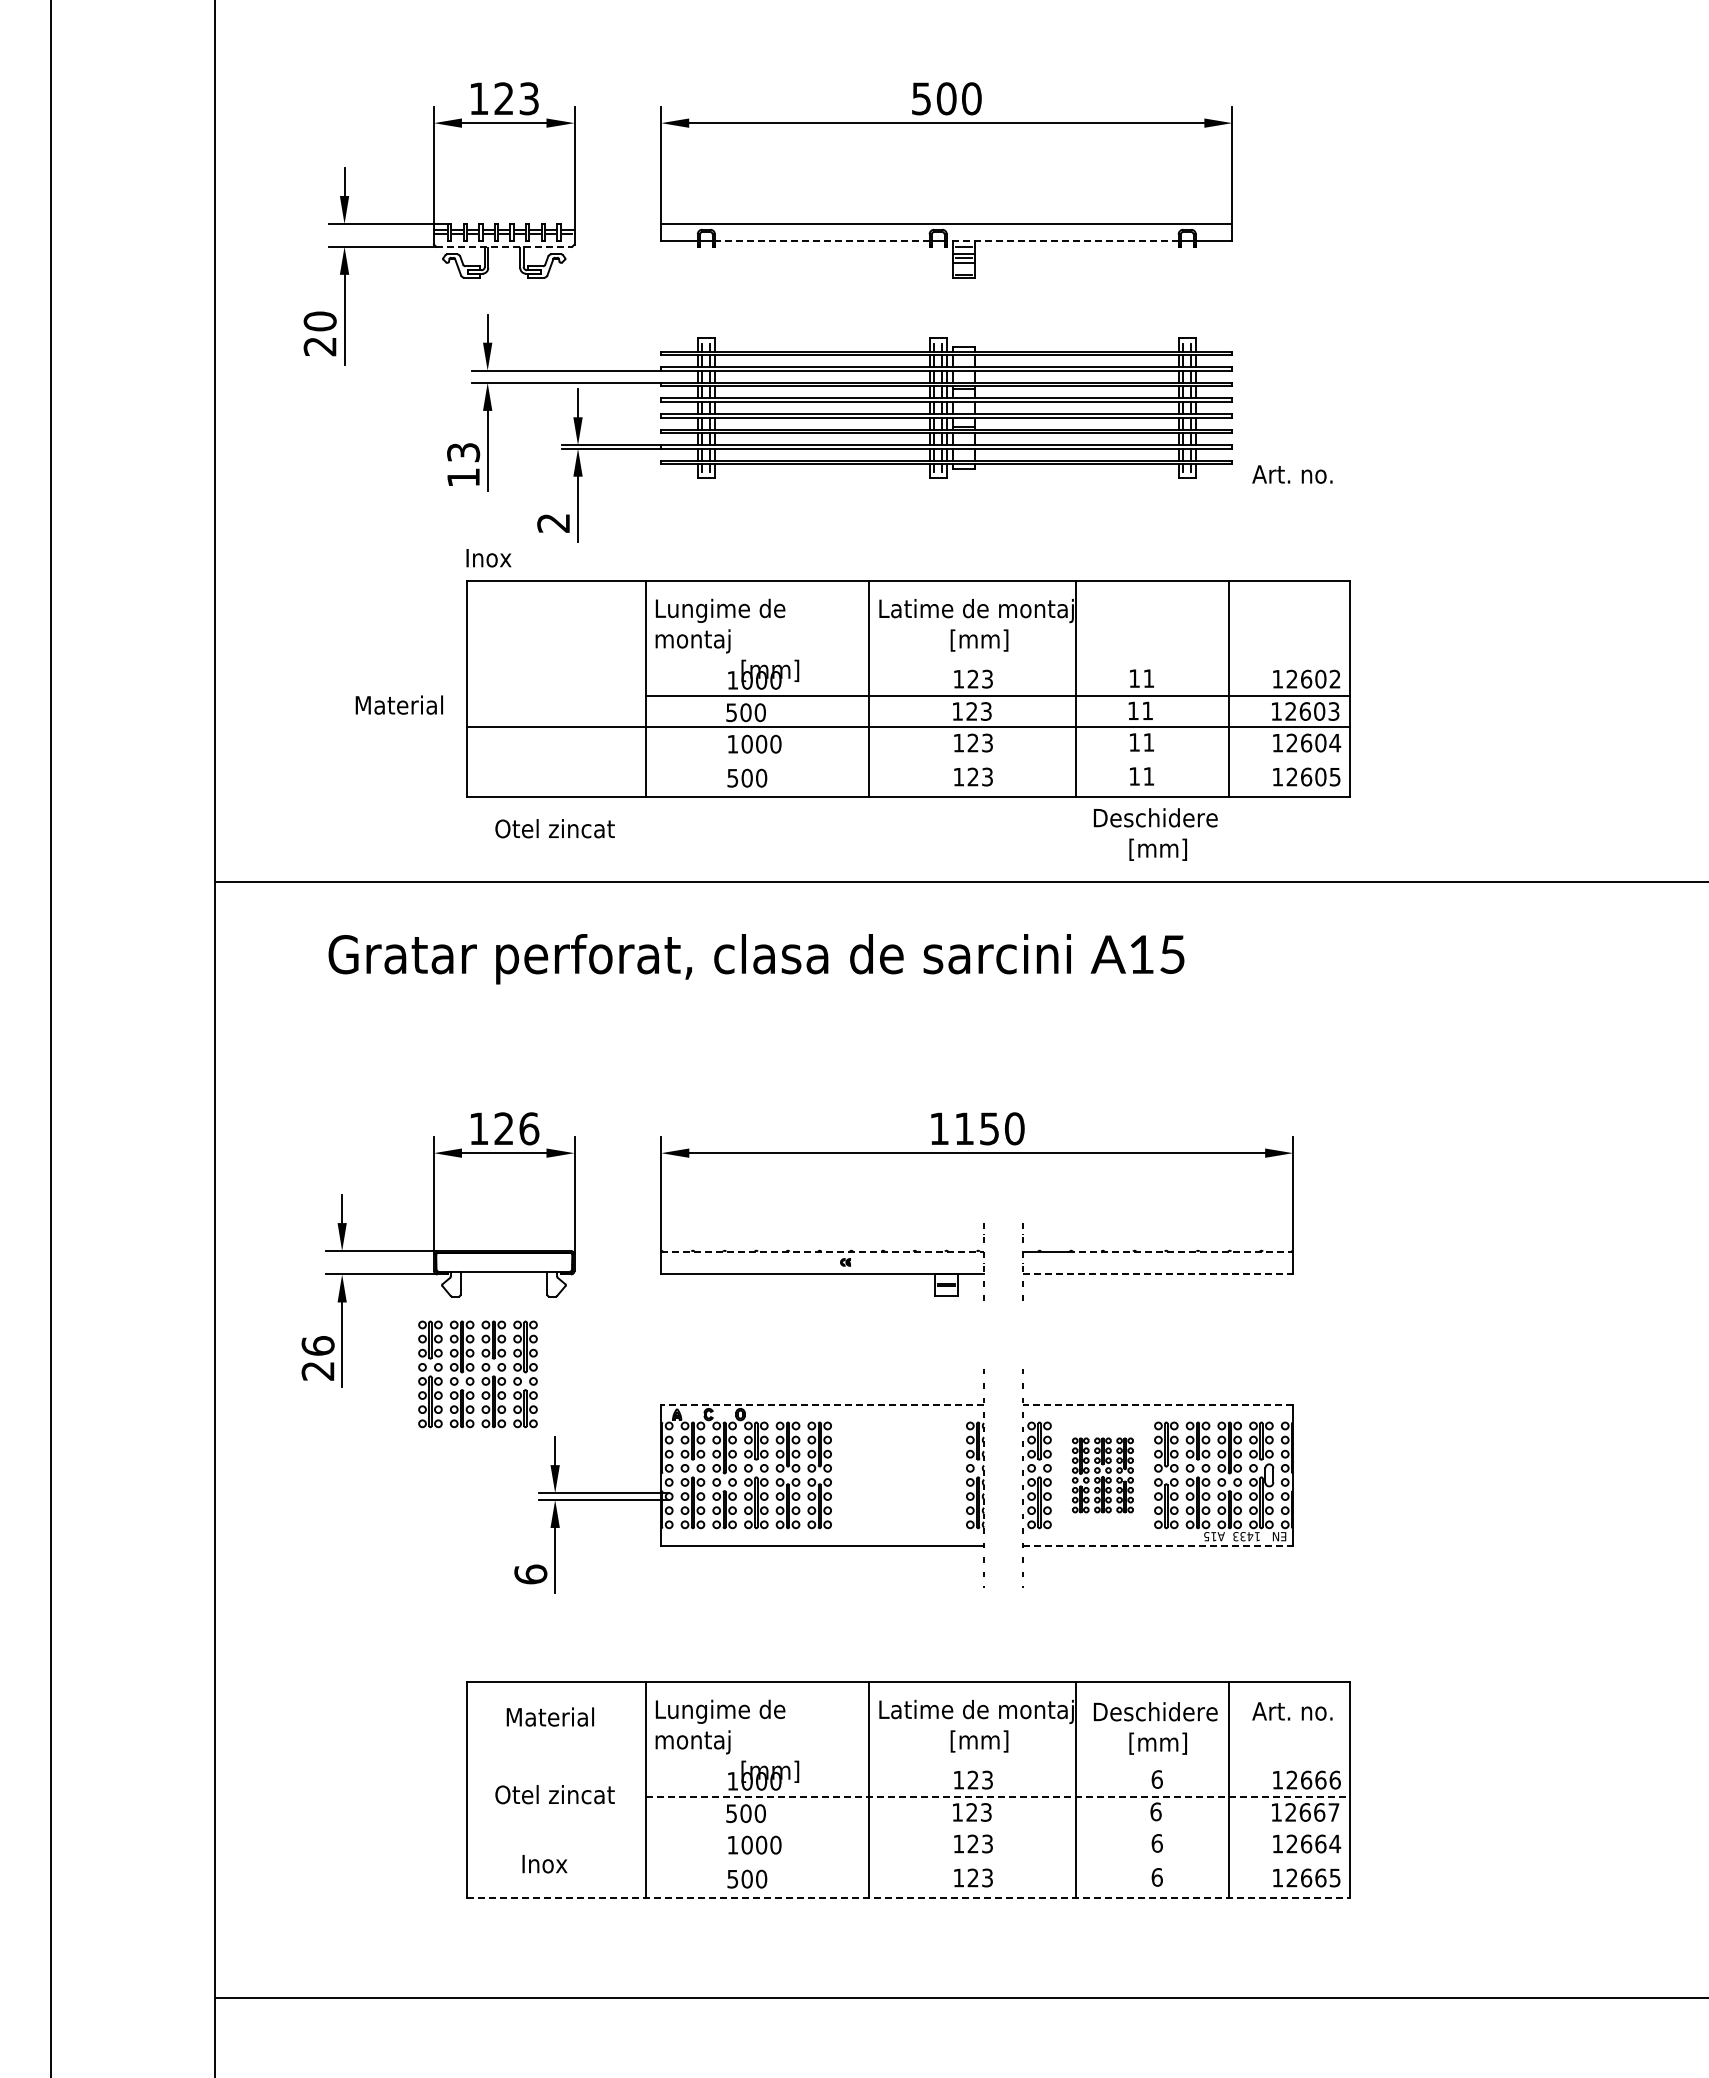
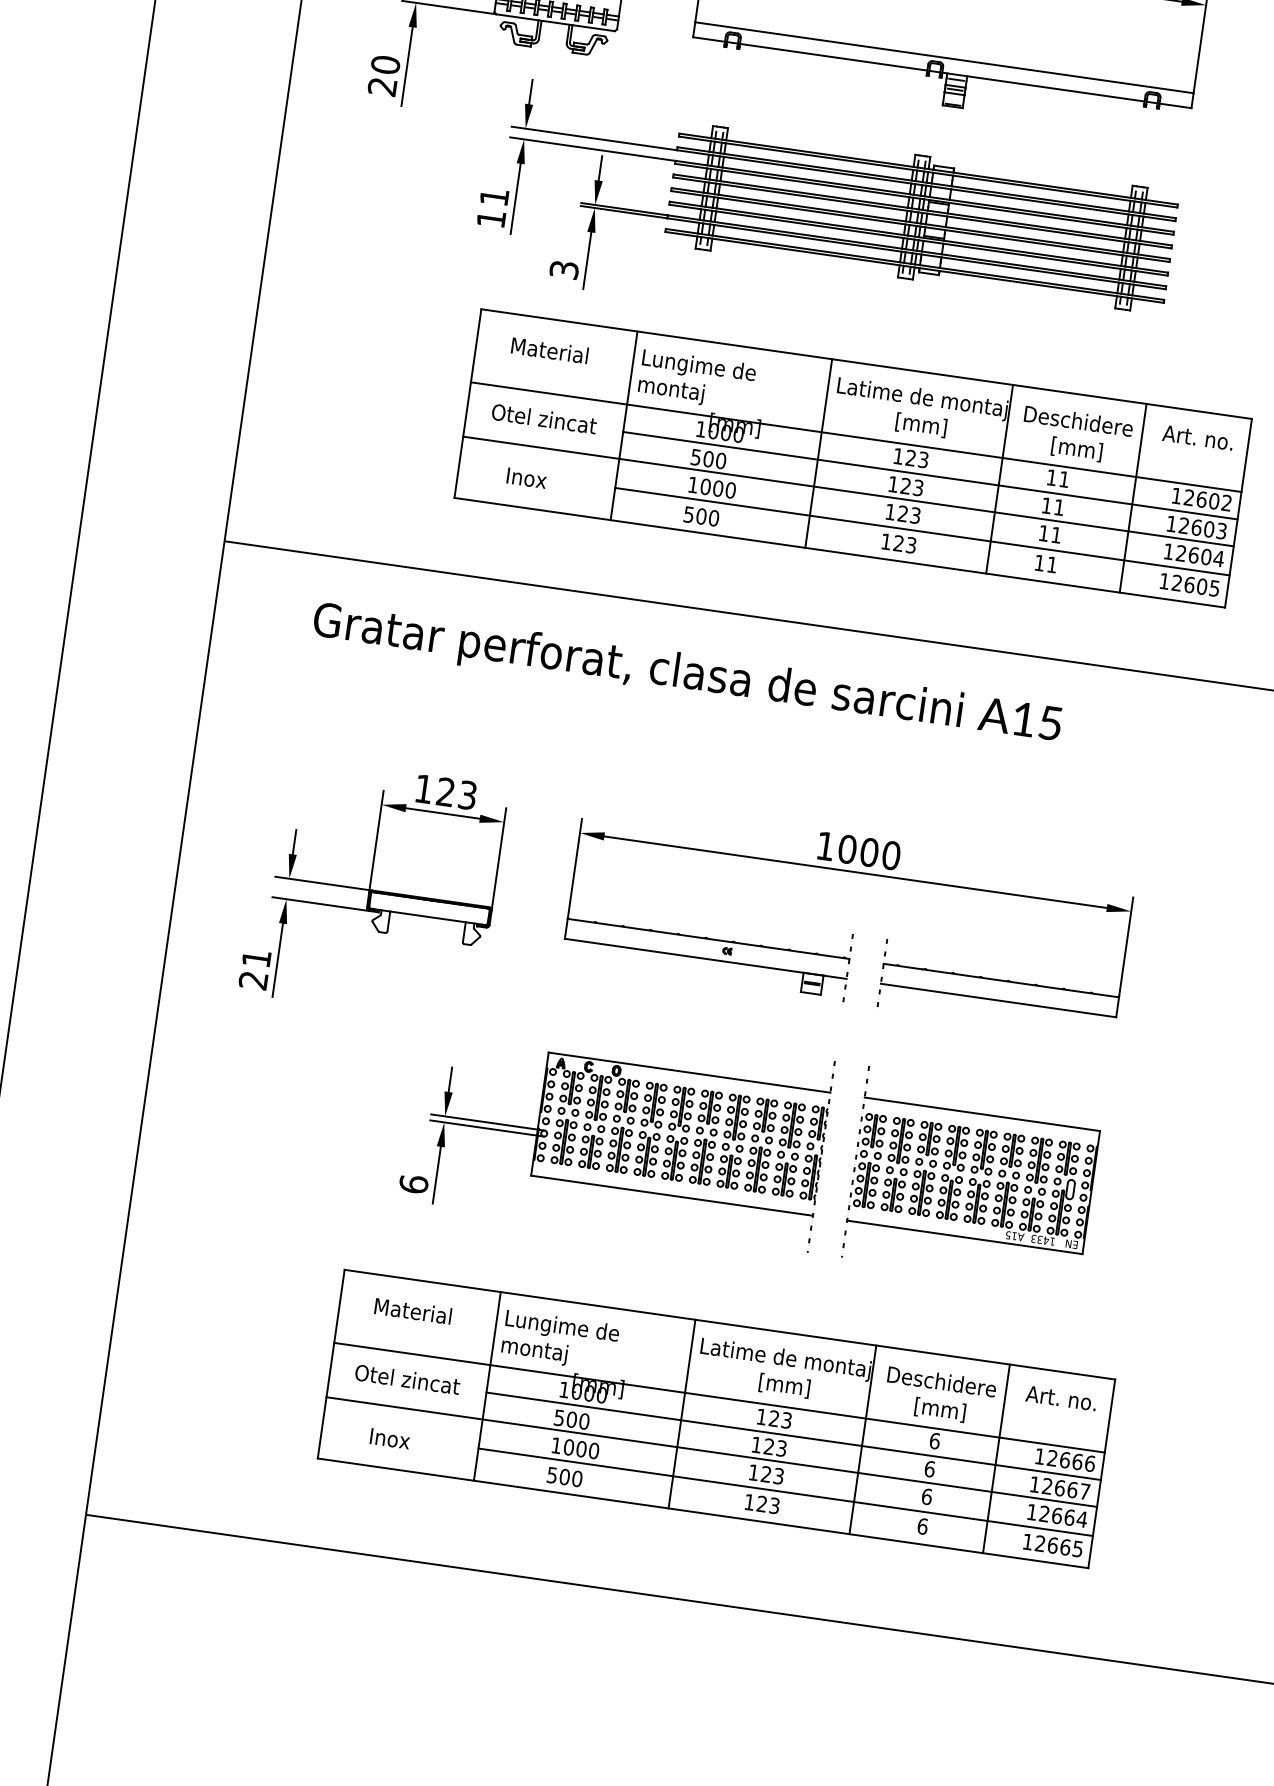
line: (821, 241) -> (832, 57), dashed -> solid
line: (1062, 241) -> (1043, 87), dashed -> solid
line: (504, 246) -> (555, 22), dashed -> solid
text: (463, 452) -> (494, 197), 13 -> 11
text: (1292, 474) -> (1198, 437), moved
text: (553, 522) -> (564, 269), 2 -> 3
text: (488, 558) -> (526, 478), moved
line: (907, 664) -> (855, 437), added
text: (398, 704) -> (549, 349), moved
line: (997, 759) -> (922, 531), added
text: (554, 828) -> (543, 418), moved
text: (1155, 834) -> (1076, 435), moved
text: (529, 1128) -> (468, 795), 126 -> 123
text: (976, 1128) -> (858, 850), 1150 -> 1000
line: (823, 1251) -> (709, 938), dashed -> solid
line: (1180, 1251) -> (1020, 983), dashed -> solid
line: (1158, 1274) -> (998, 1000), dashed -> solid
text: (317, 1345) -> (256, 958), 26 -> 21
part: (477, 1374) -> (746, 1143), moved
line: (822, 1404) -> (689, 1072), dashed -> solid
line: (1158, 1404) -> (982, 1114), dashed -> solid
part: (1102, 1475) -> (924, 1169), size x1.43
line: (1158, 1545) -> (965, 1237), dashed -> solid
line: (907, 1765) -> (718, 1397), added
line: (998, 1796) -> (794, 1436), dashed -> solid
line: (907, 1827) -> (711, 1451), added
line: (997, 1860) -> (785, 1491), added
line: (908, 1897) -> (703, 1513), dashed -> solid

